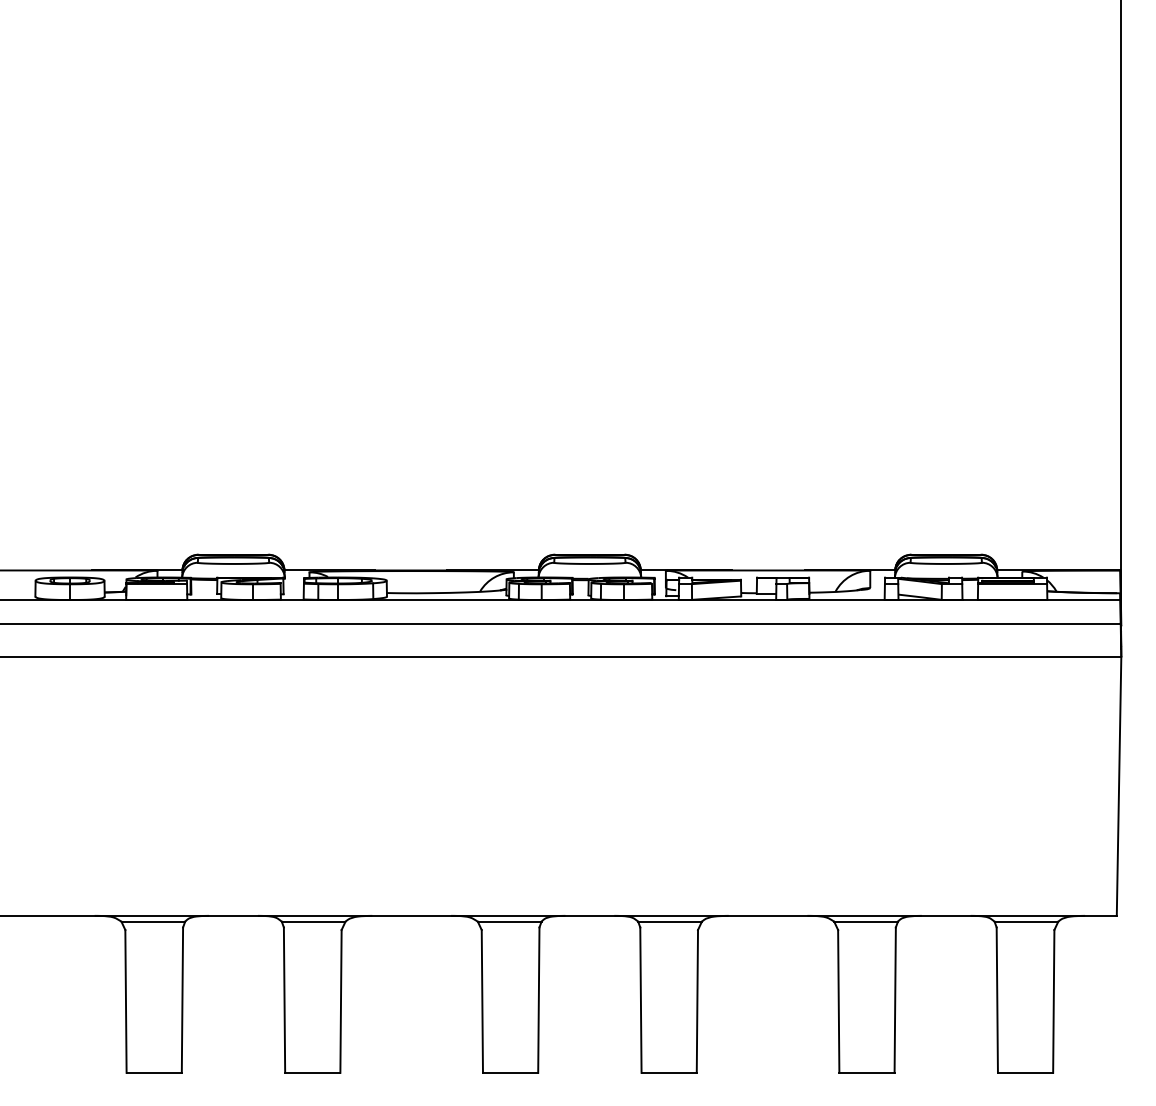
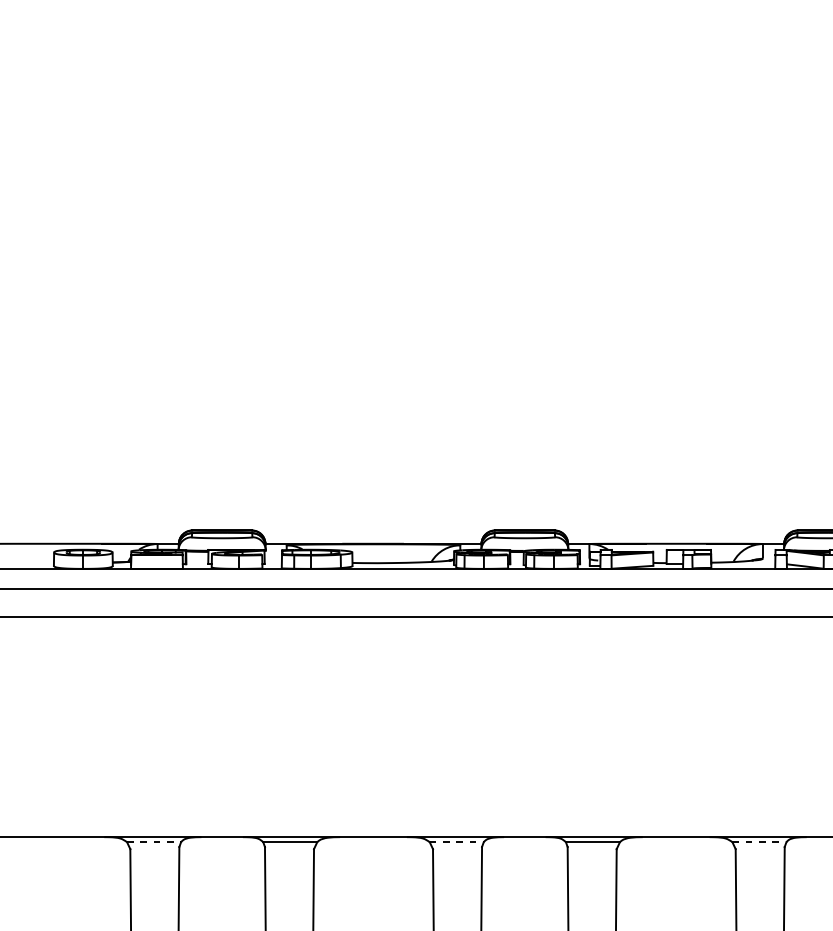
line: (153, 921) -> (154, 841), solid -> dashed
line: (509, 921) -> (456, 841), solid -> dashed
line: (866, 921) -> (759, 841), solid -> dashed

